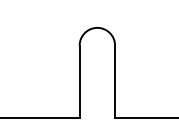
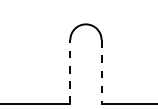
line: (79, 81) -> (70, 71), solid -> dashed
line: (115, 82) -> (101, 72), solid -> dashed

